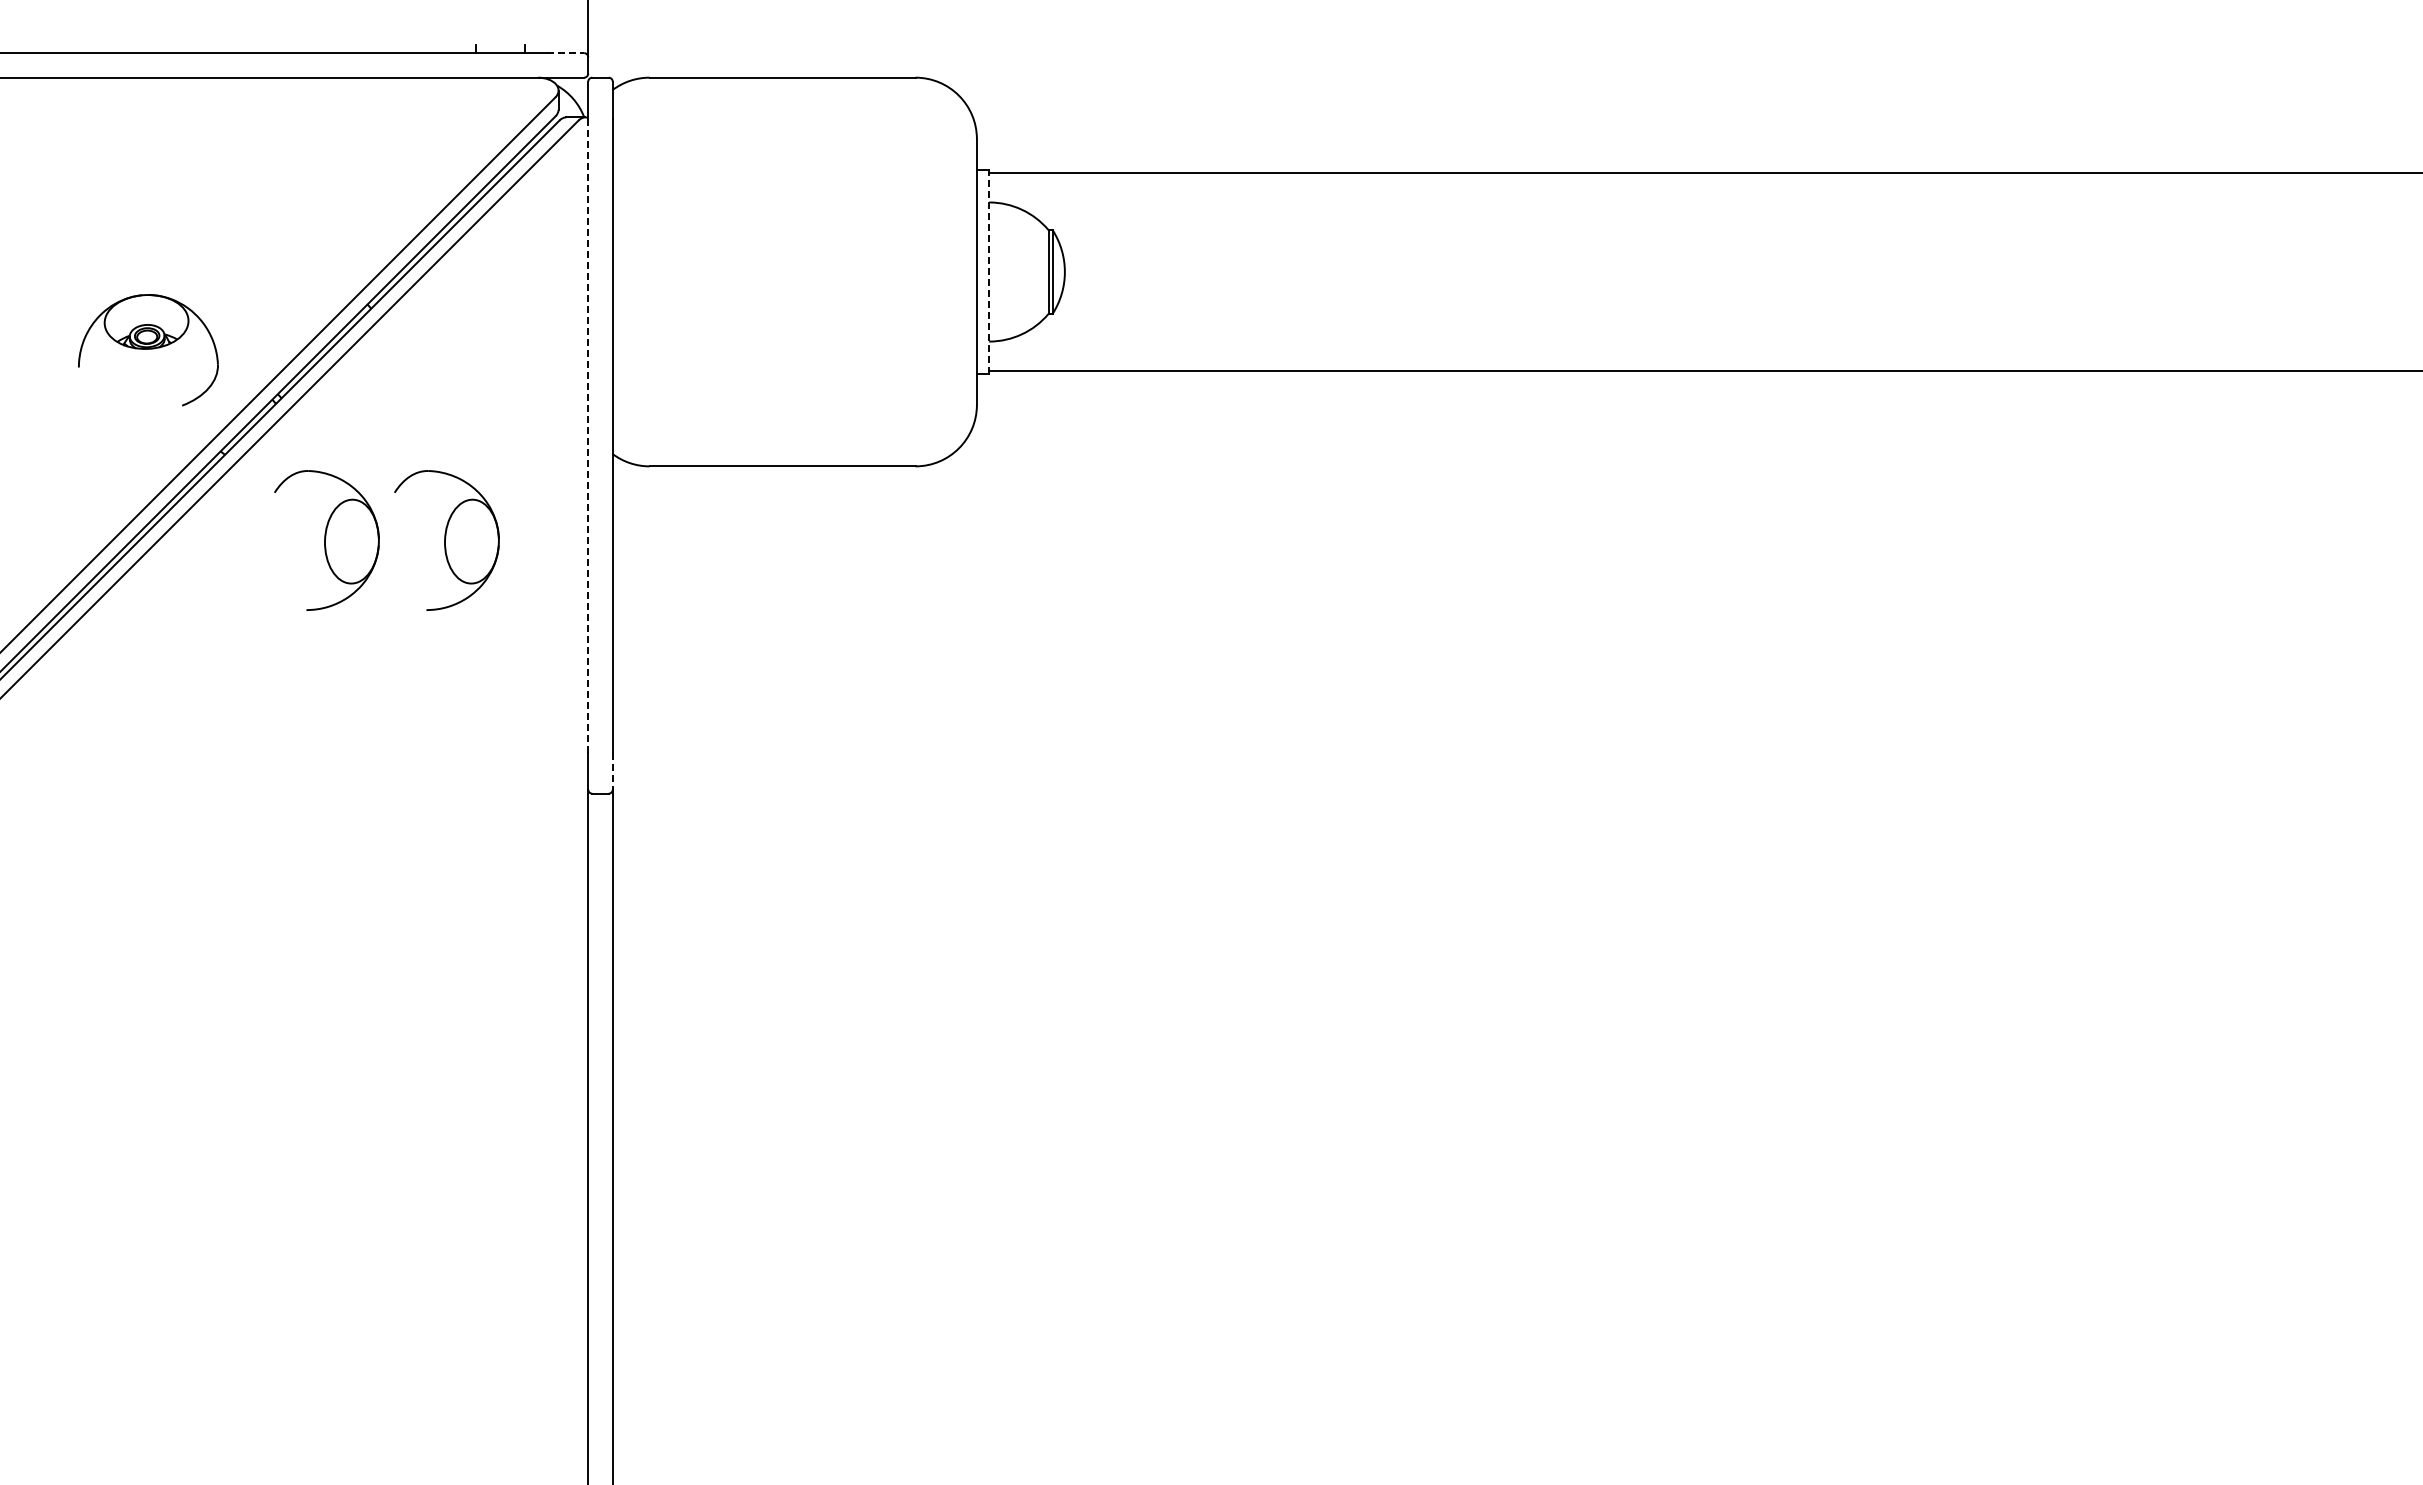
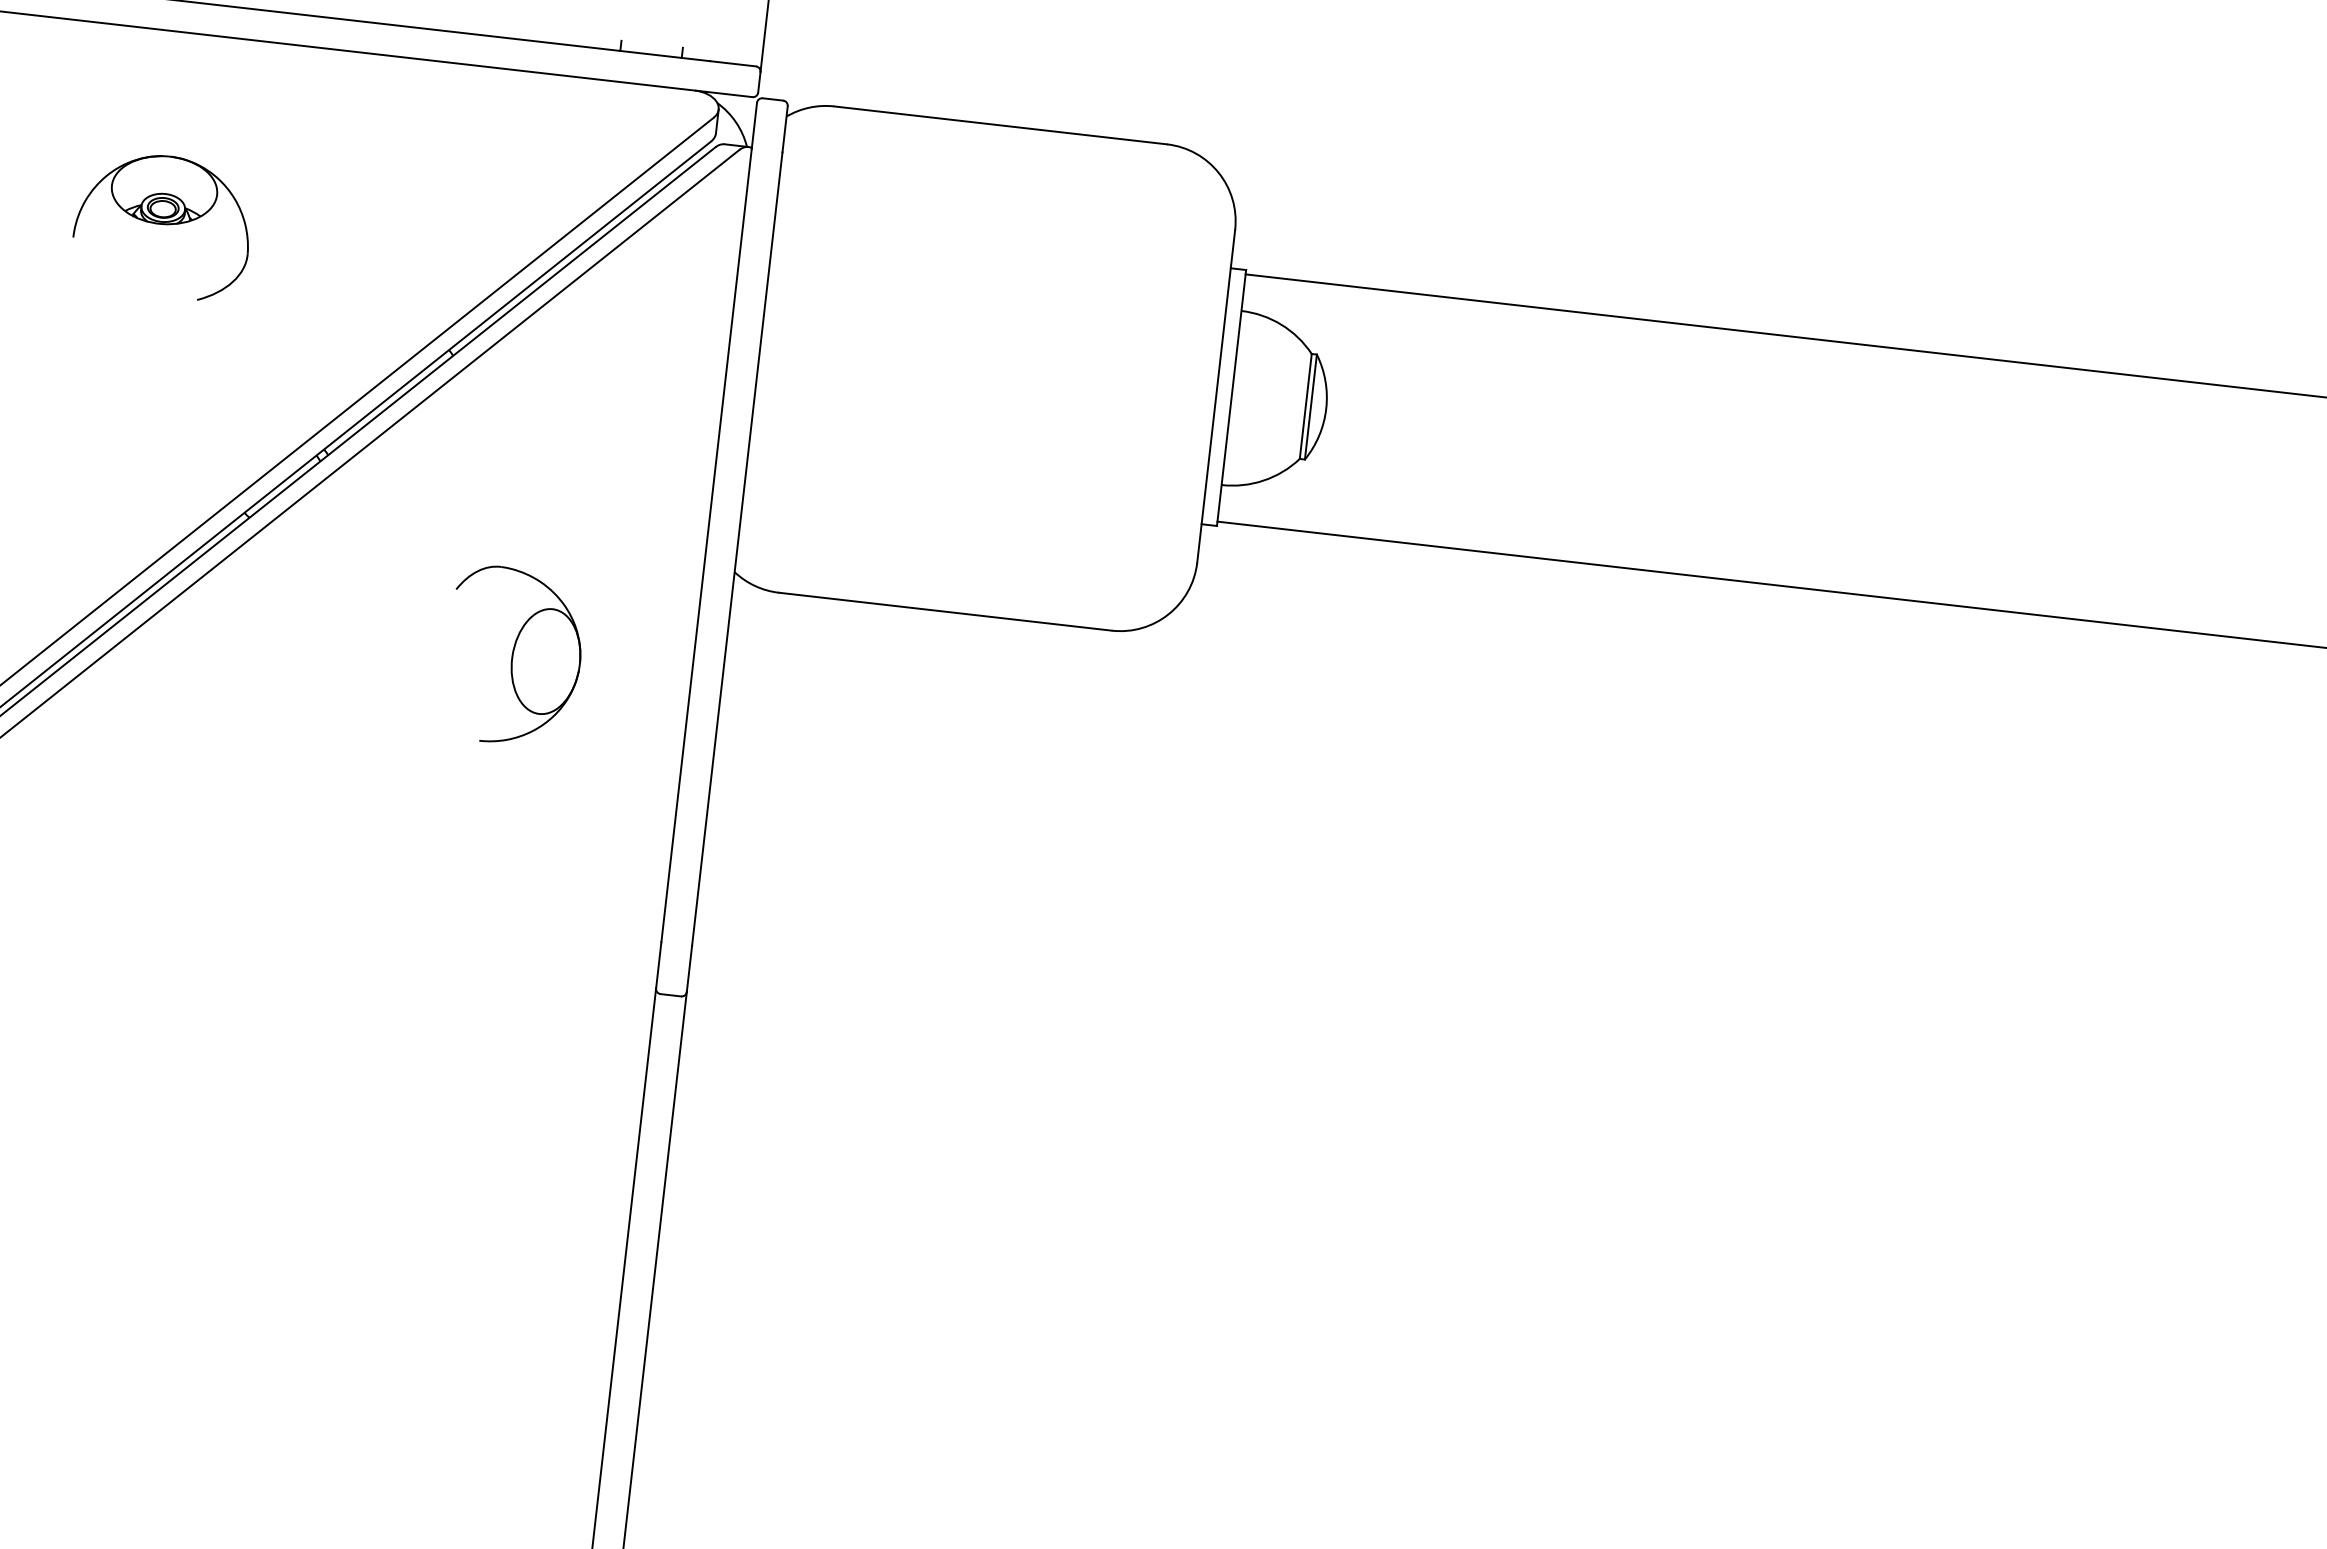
line: (566, 53) -> (733, 64), dashed -> solid
line: (989, 271) -> (1232, 397), dashed -> solid
part: (148, 350) -> (162, 226), moved
line: (588, 436) -> (706, 546), dashed -> solid
part: (326, 540) -> (364, 639), removed
line: (612, 771) -> (689, 969), dashed -> solid

